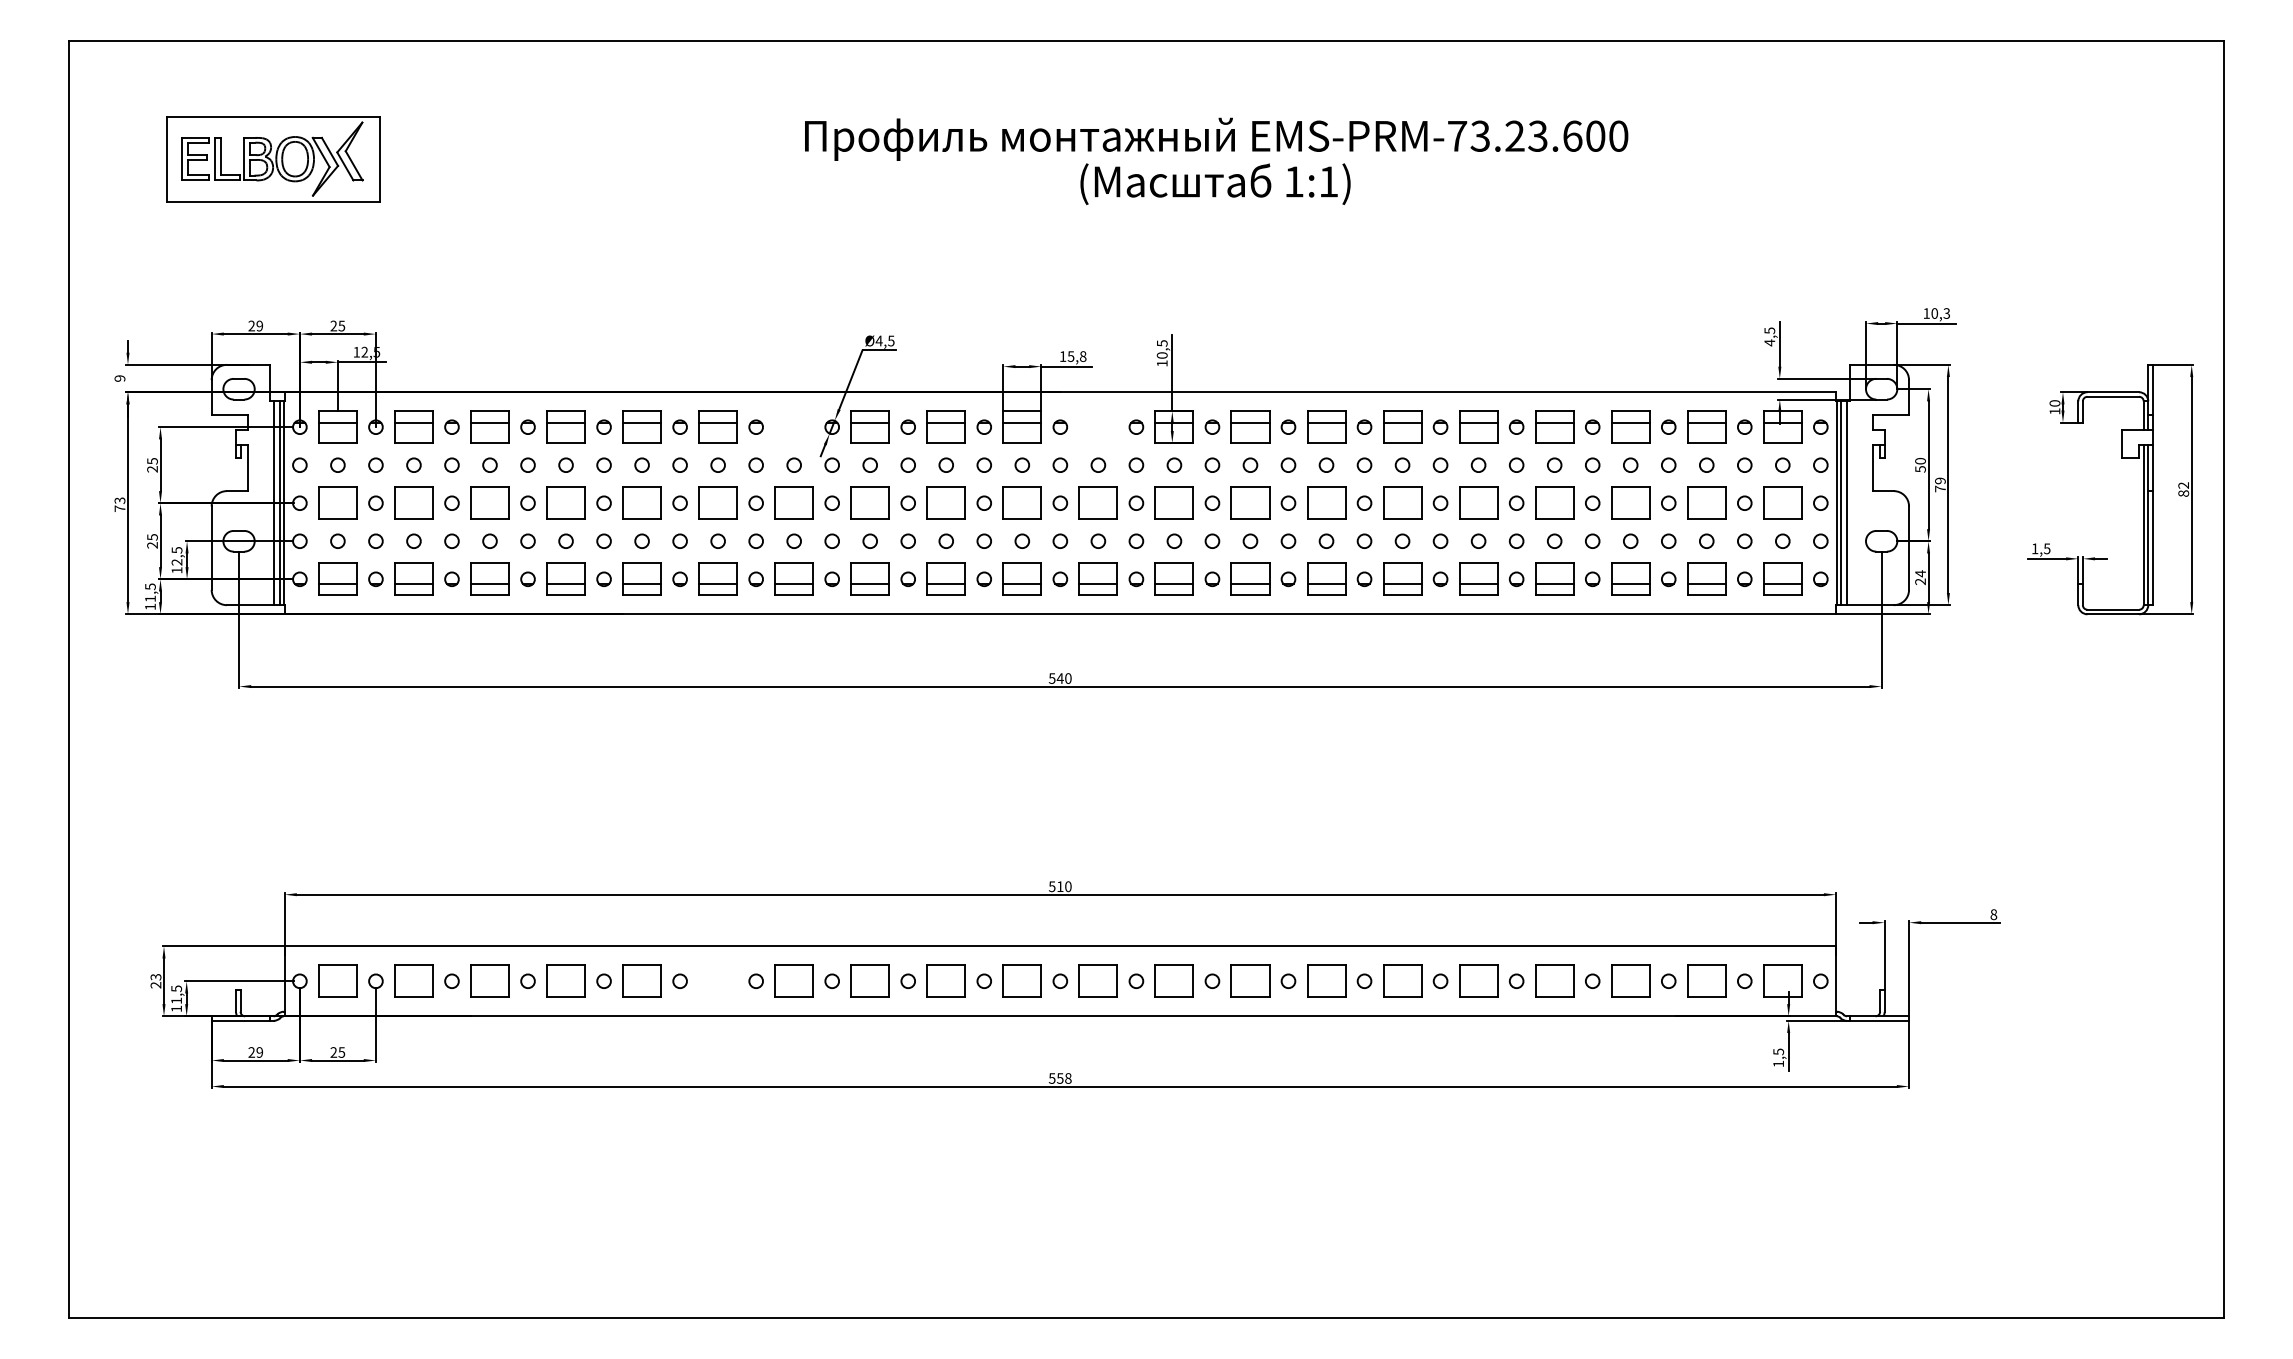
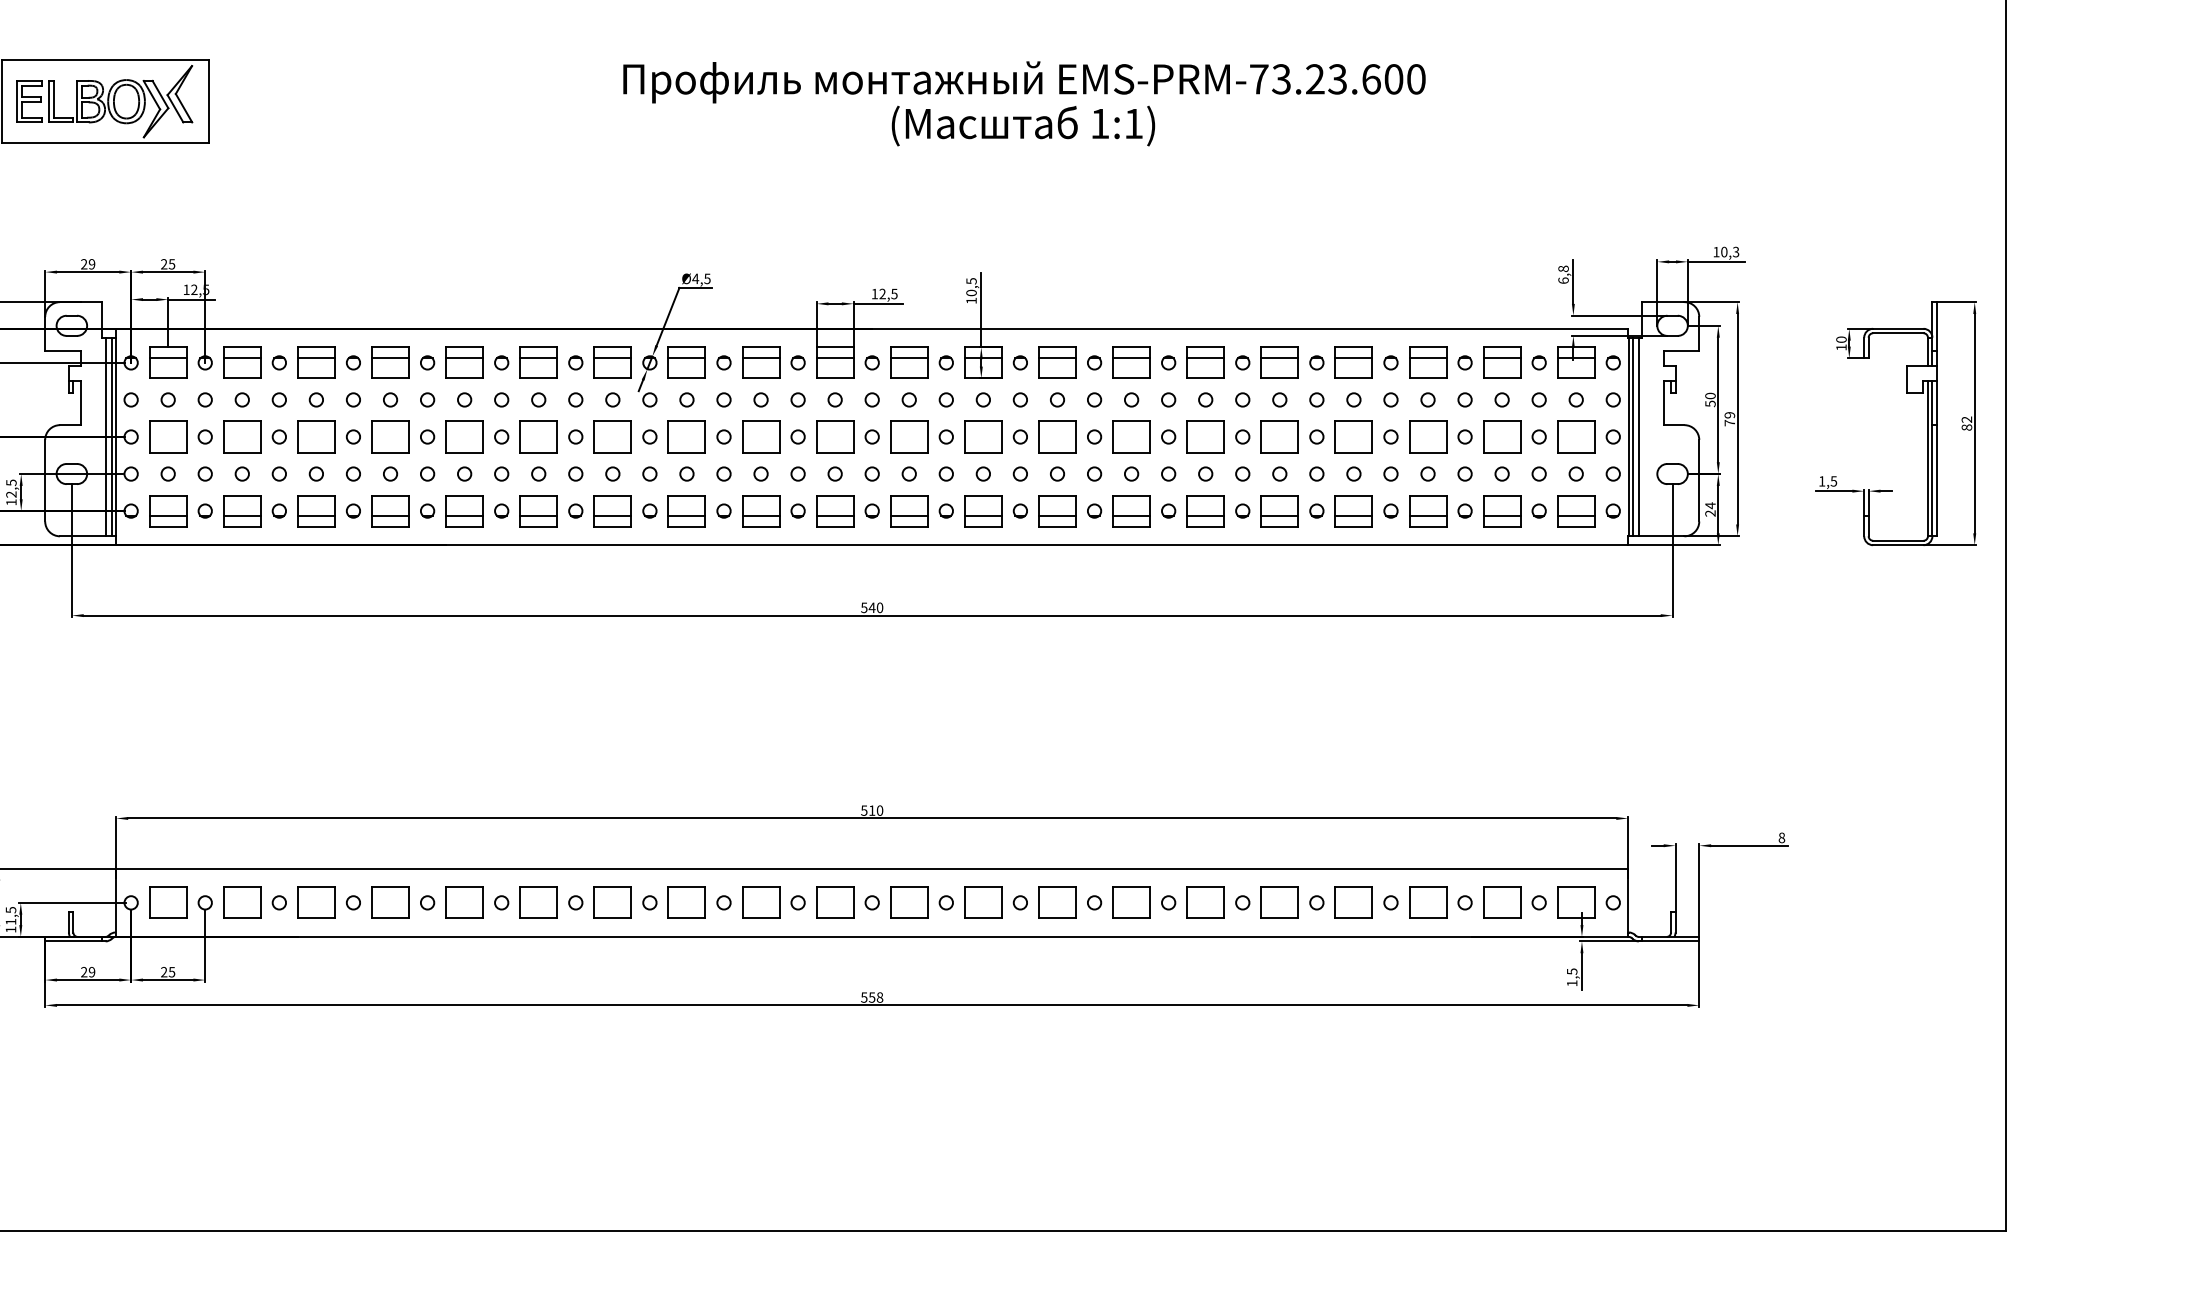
text: (1769, 336) -> (1563, 274), 4,5 -> 6,8
text: (1076, 356) -> (887, 293), 15,8 -> 12,5
part: (793, 426) -> (612, 362), added
part: (1097, 426) -> (908, 362), added
part: (717, 980) -> (538, 902), added

